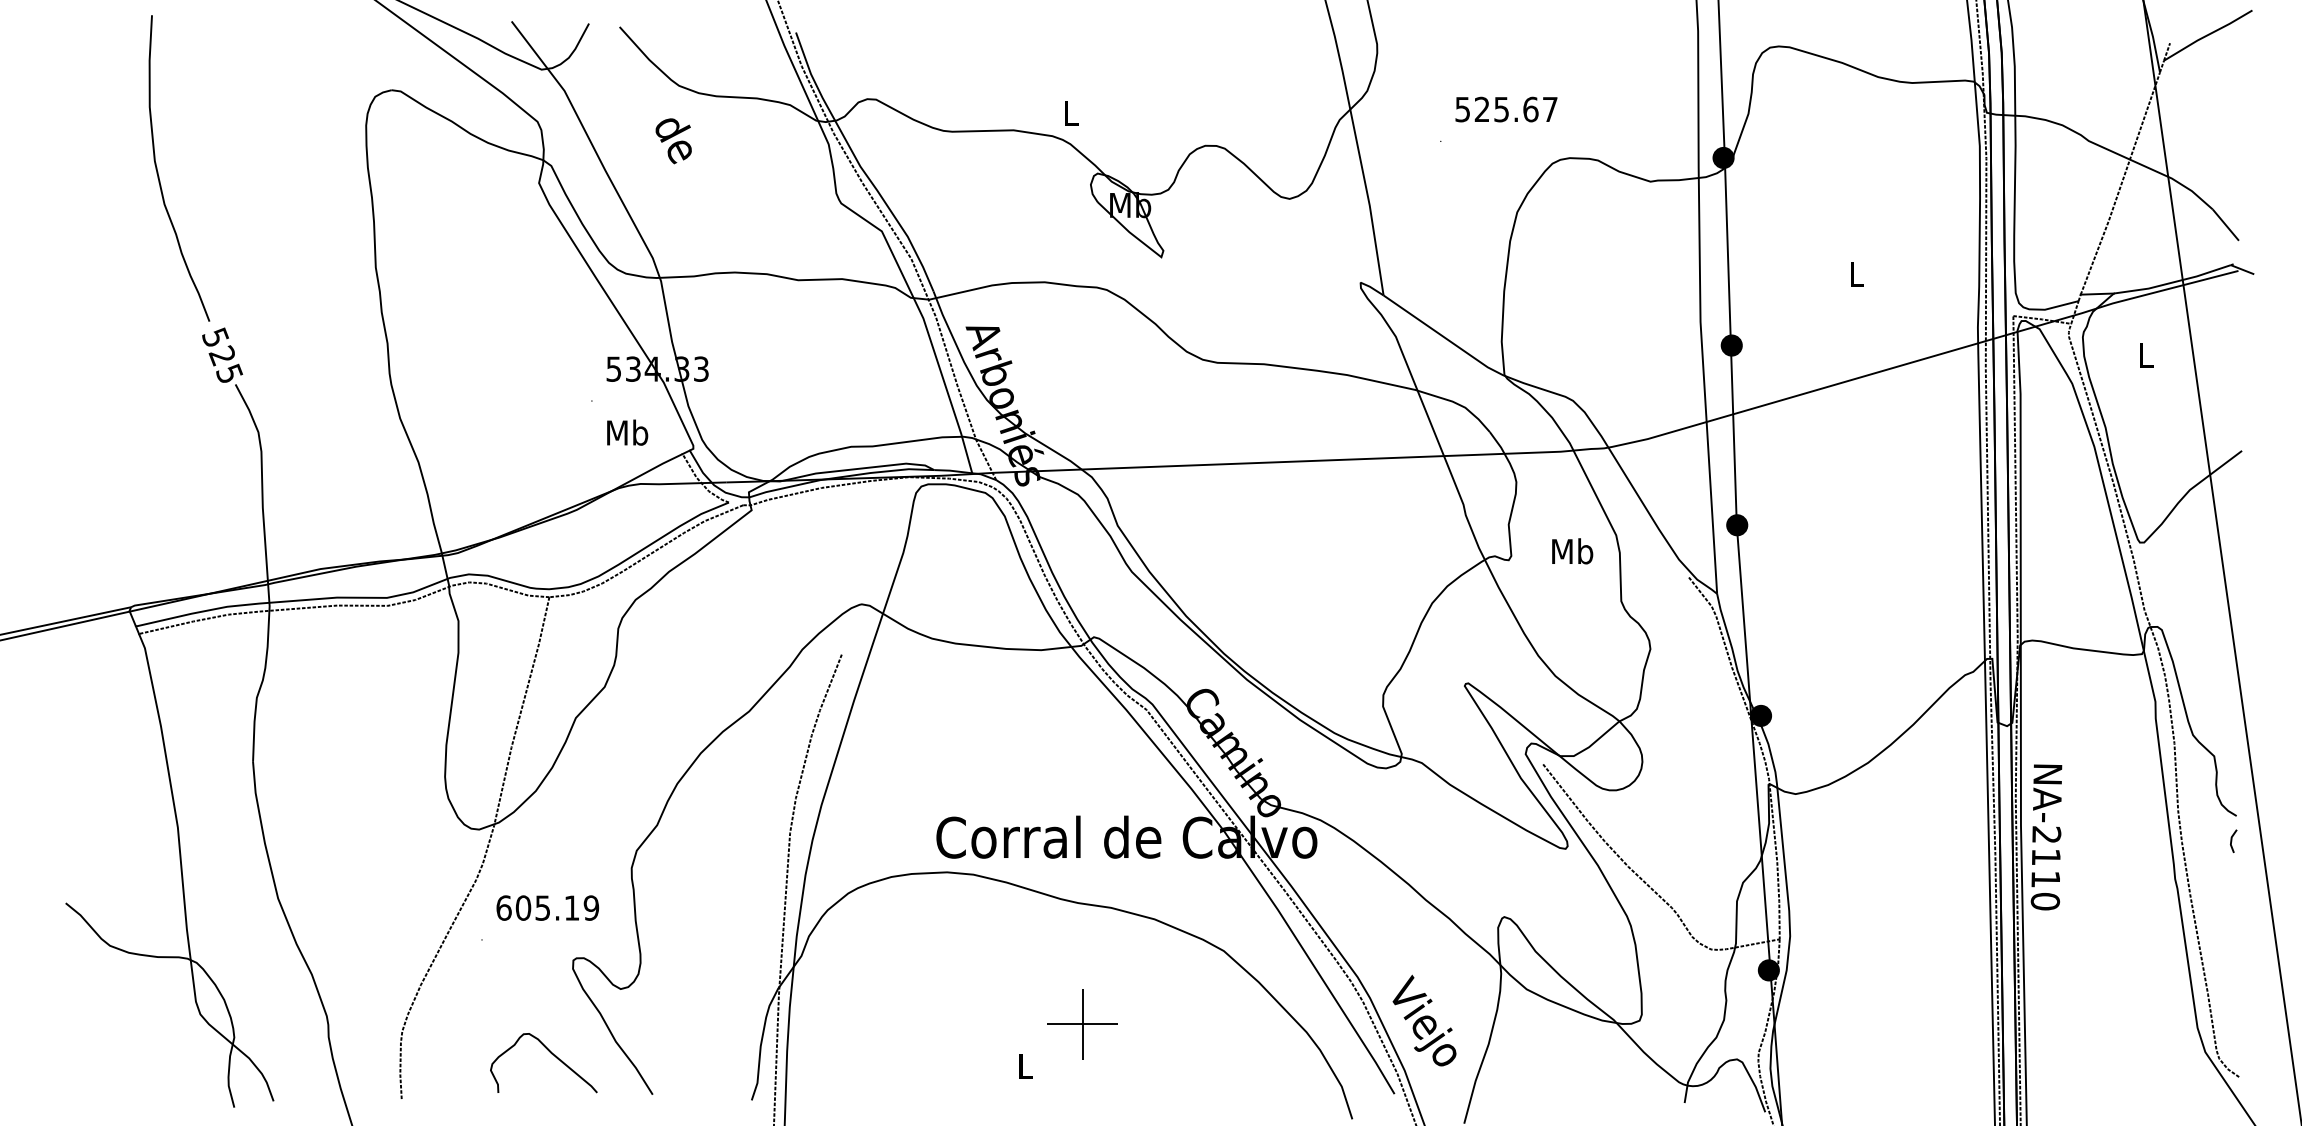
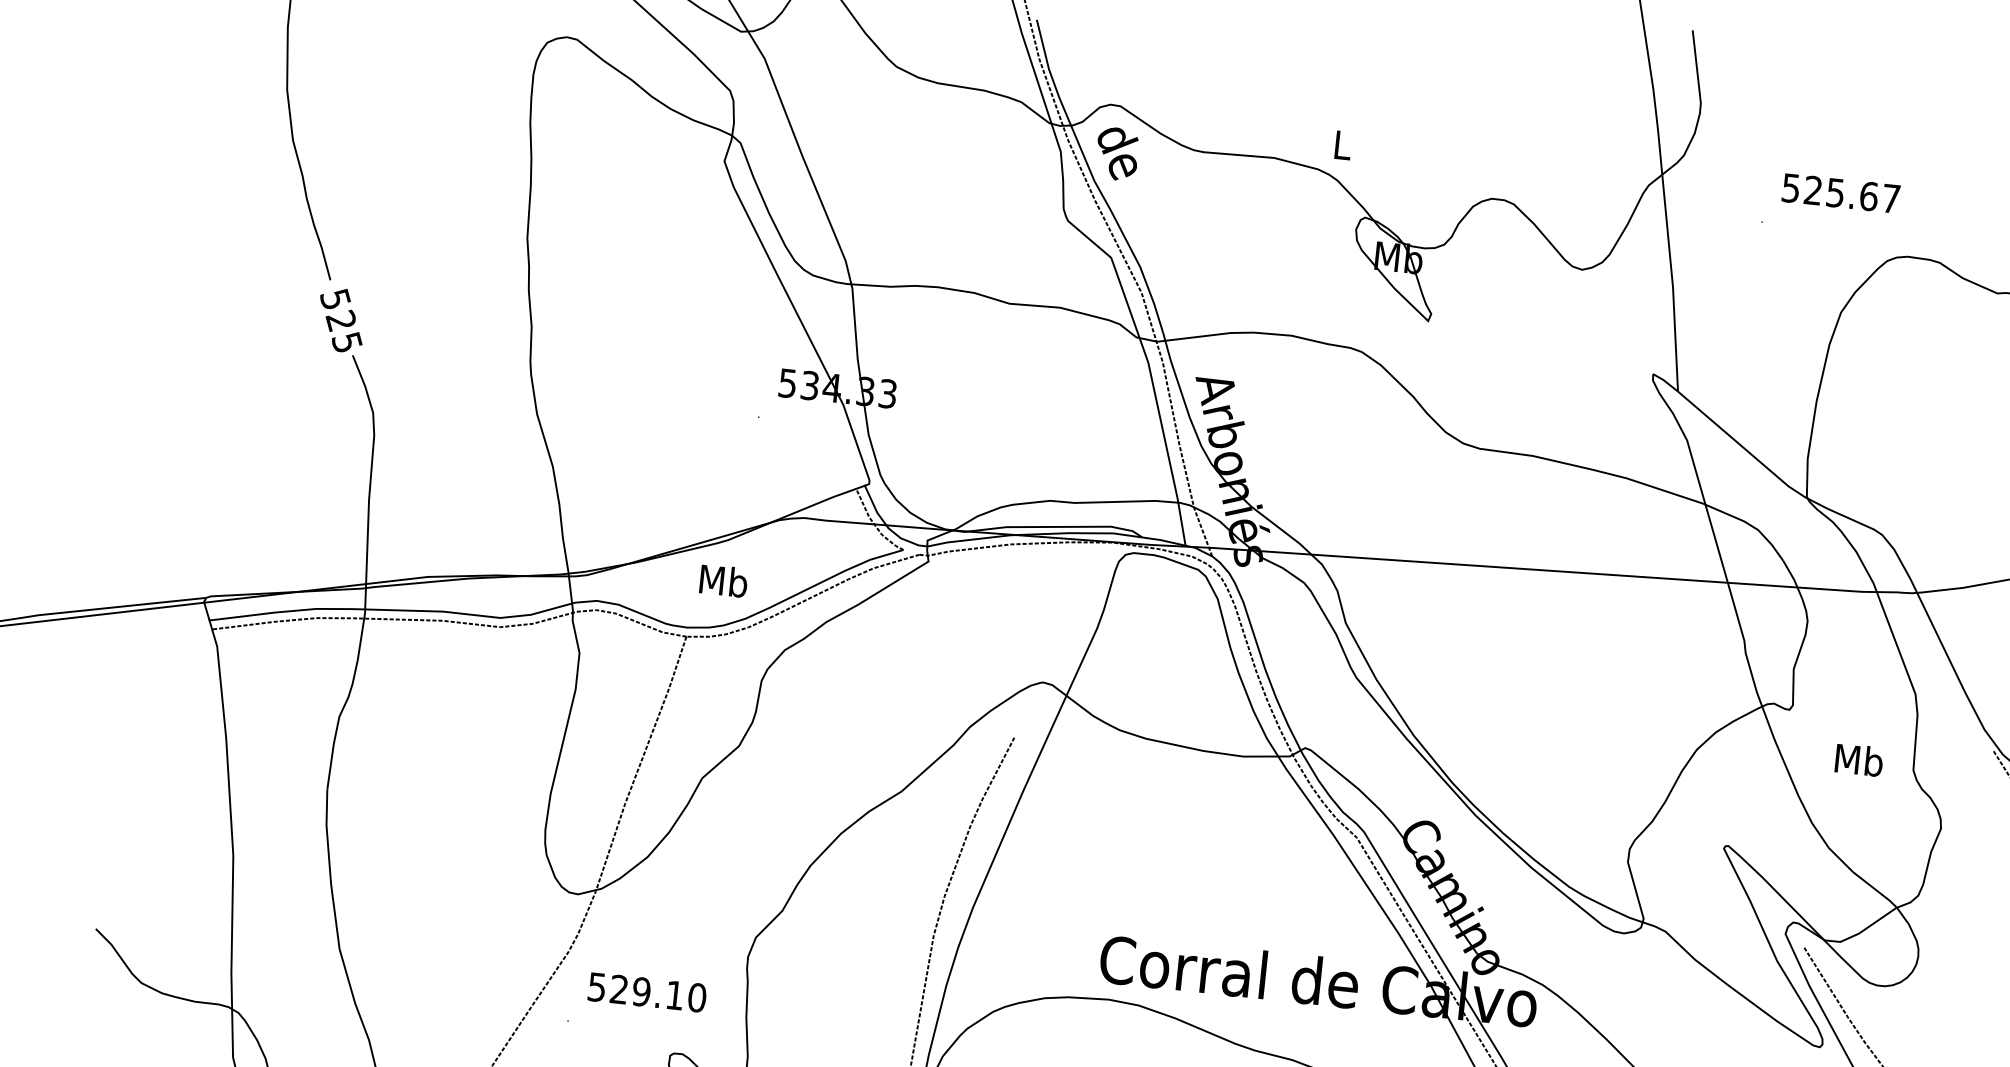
text: (673, 141) -> (1117, 154), moved
text: (627, 432) -> (723, 580), moved
text: (1572, 551) -> (1859, 760), moved
text: (547, 907) -> (646, 991), 605.19 -> 529.10

